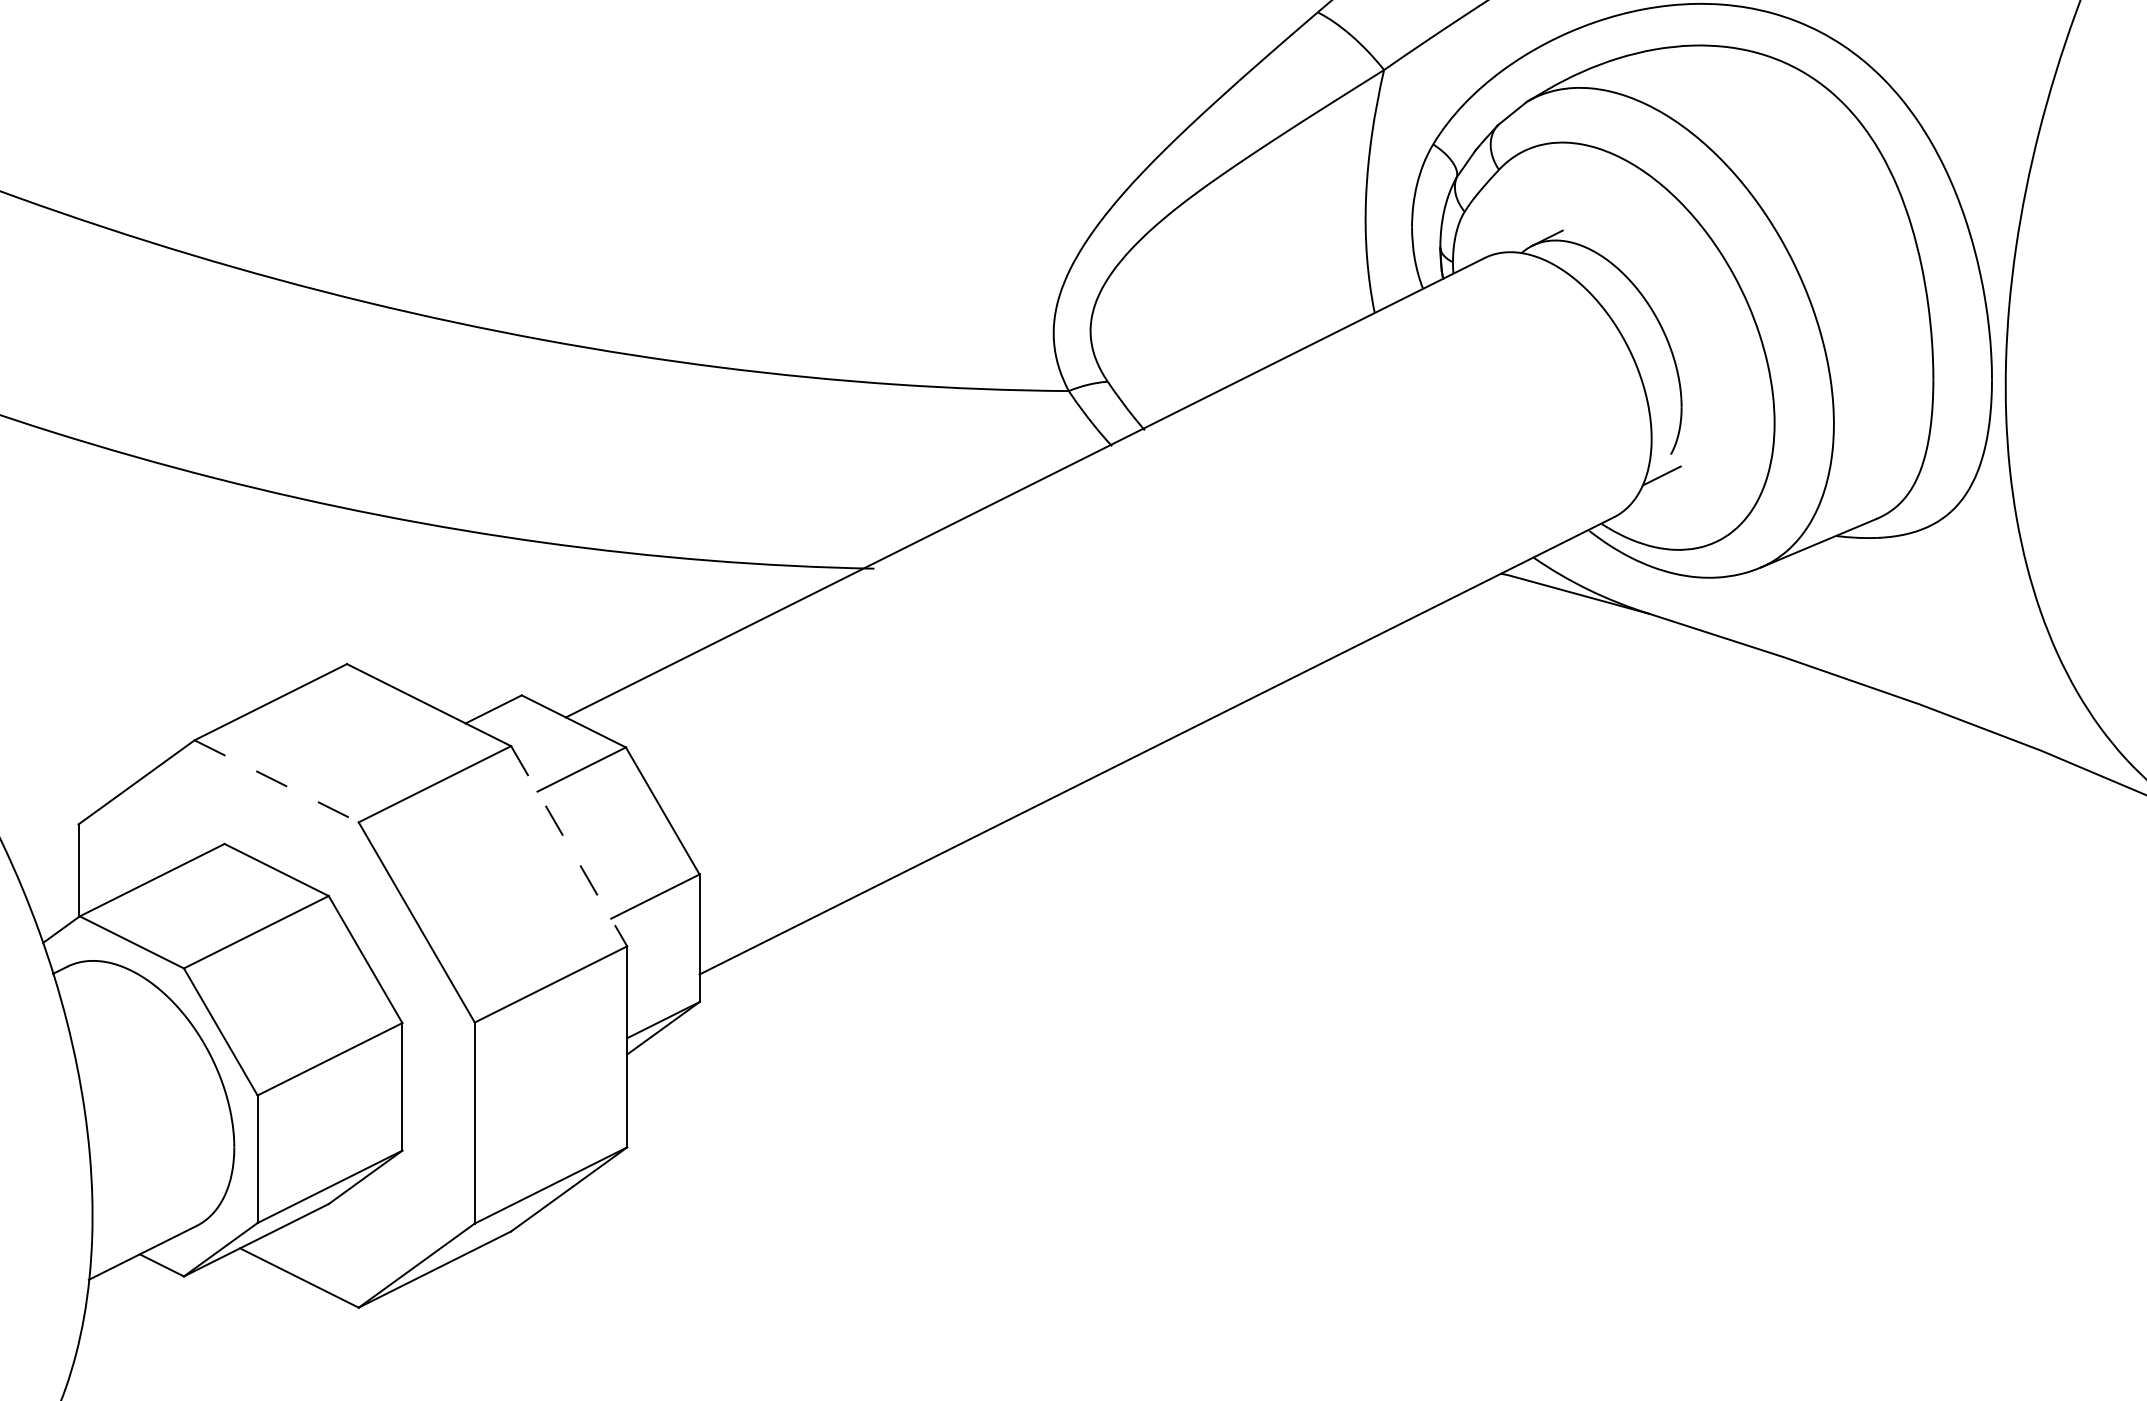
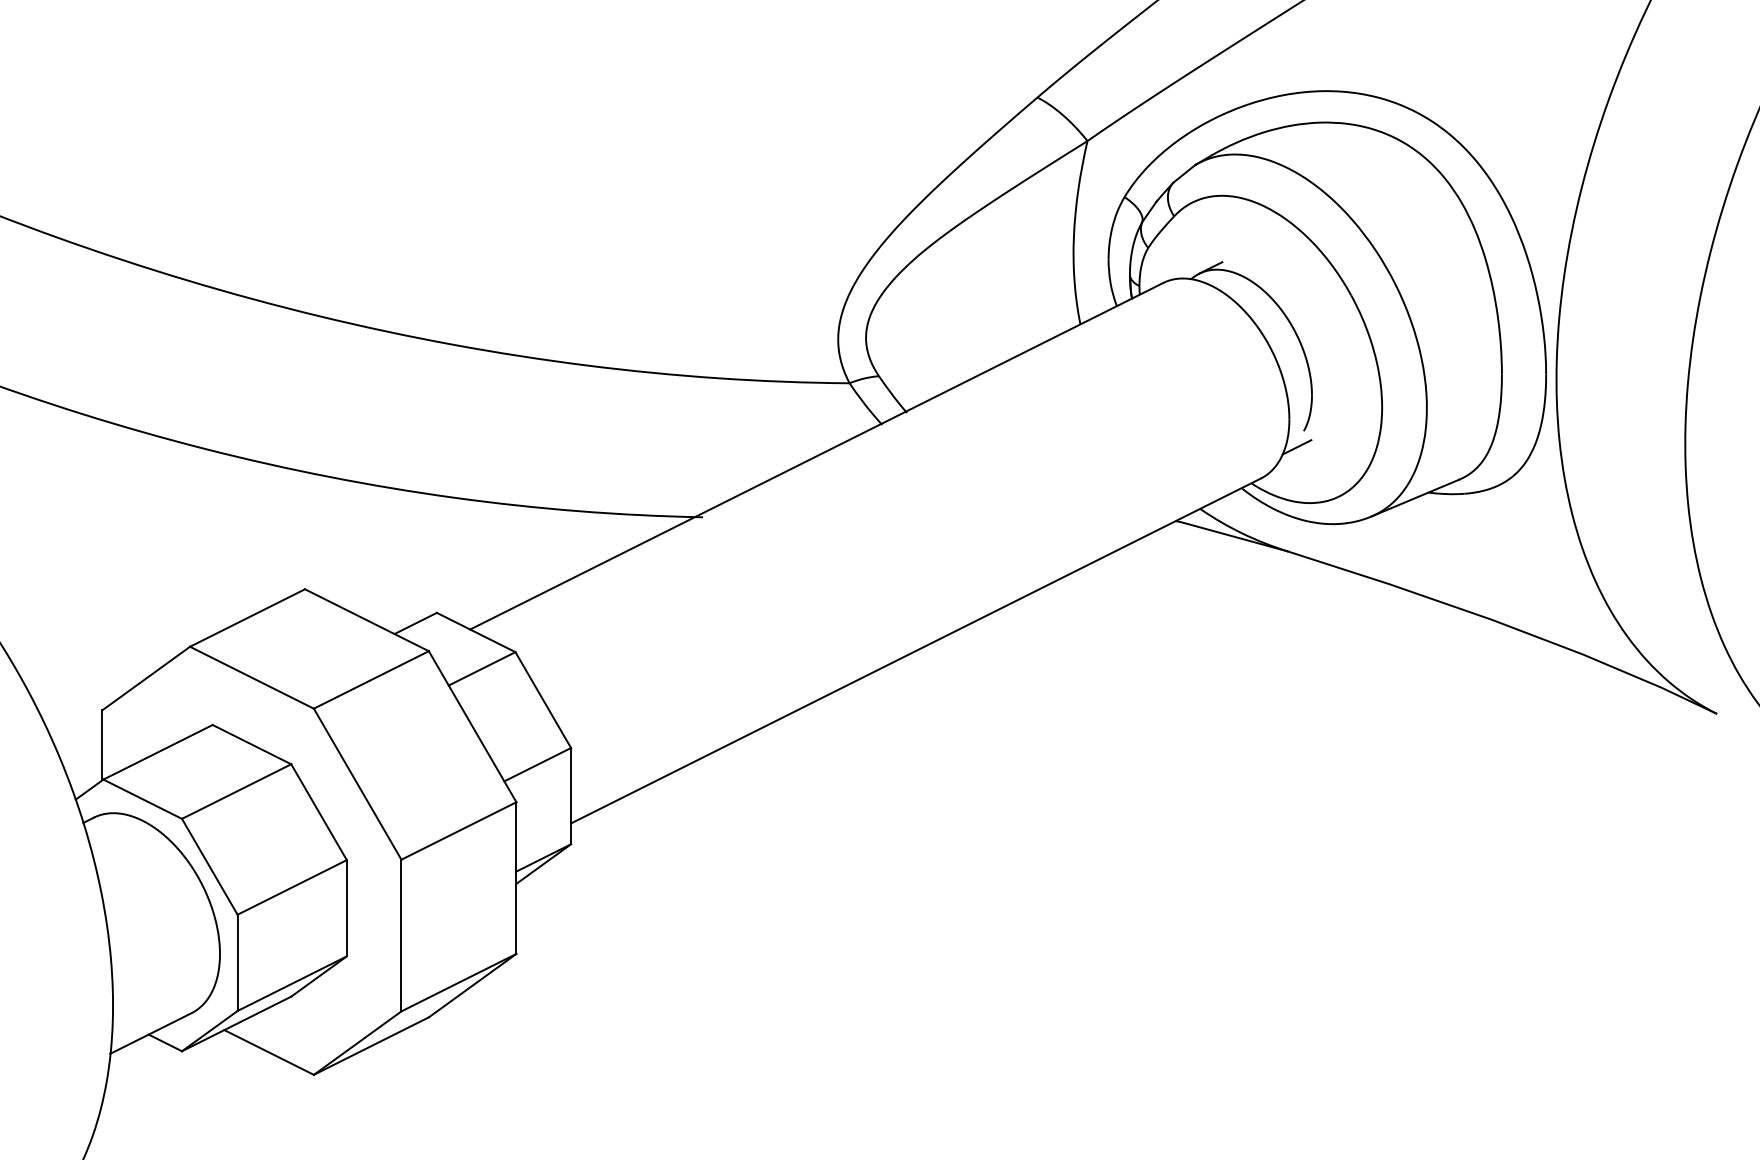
line: (277, 781) -> (252, 677), dashed -> solid
line: (568, 847) -> (472, 727), dashed -> solid

